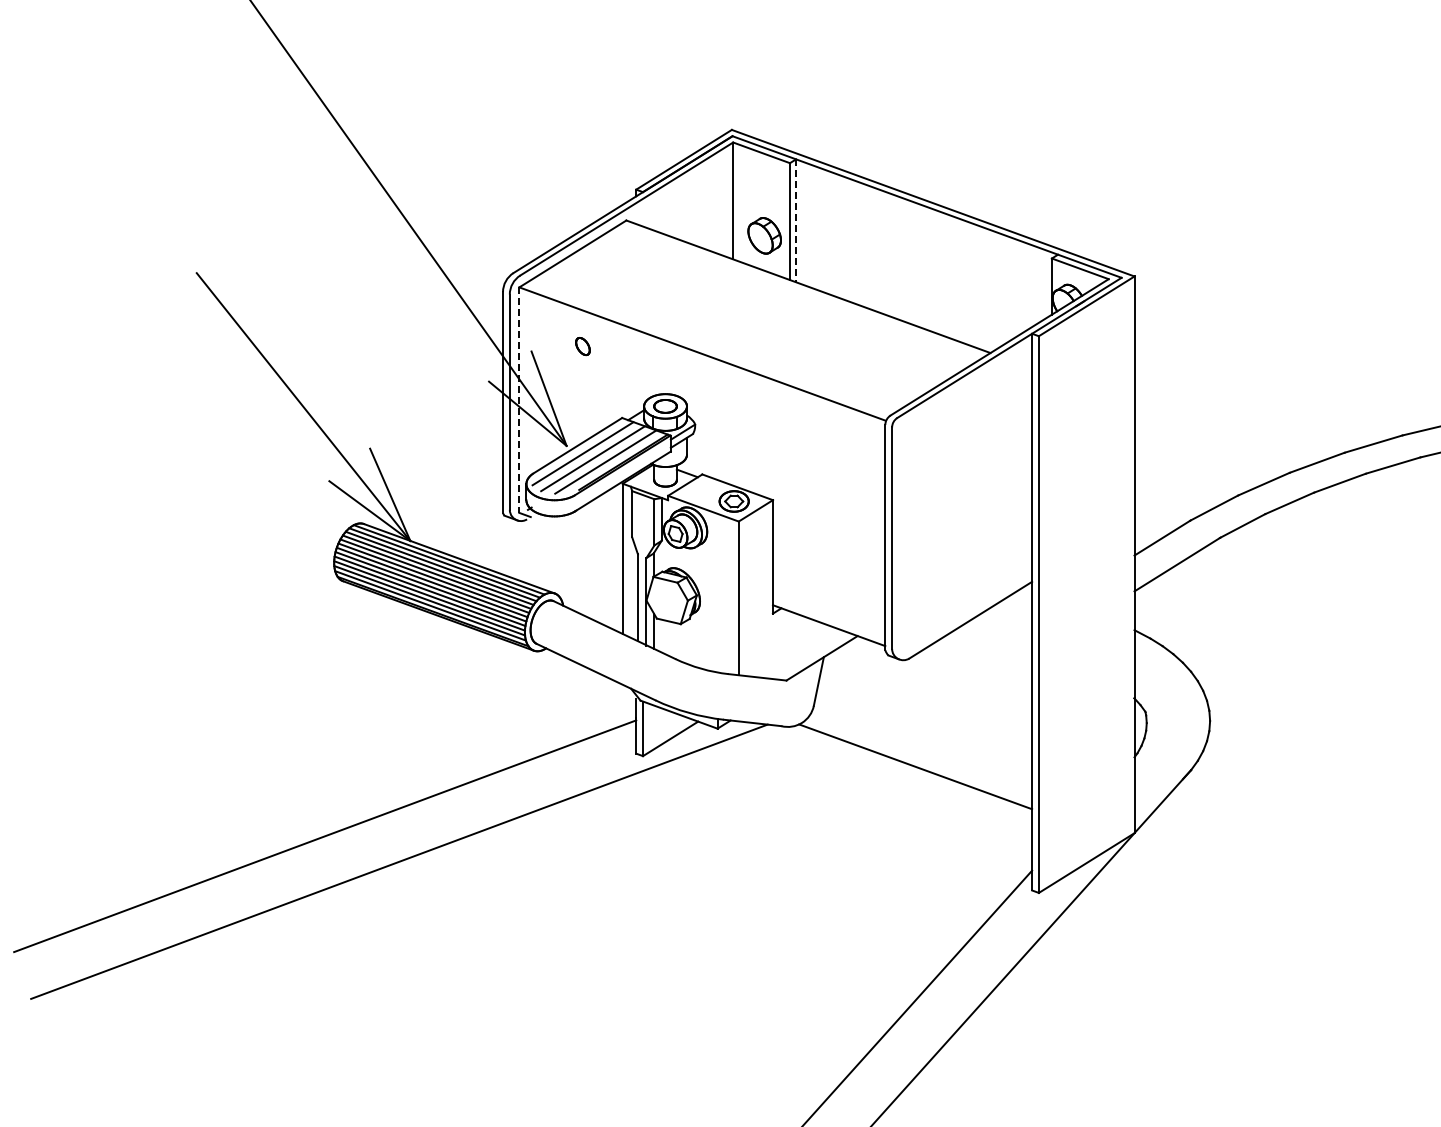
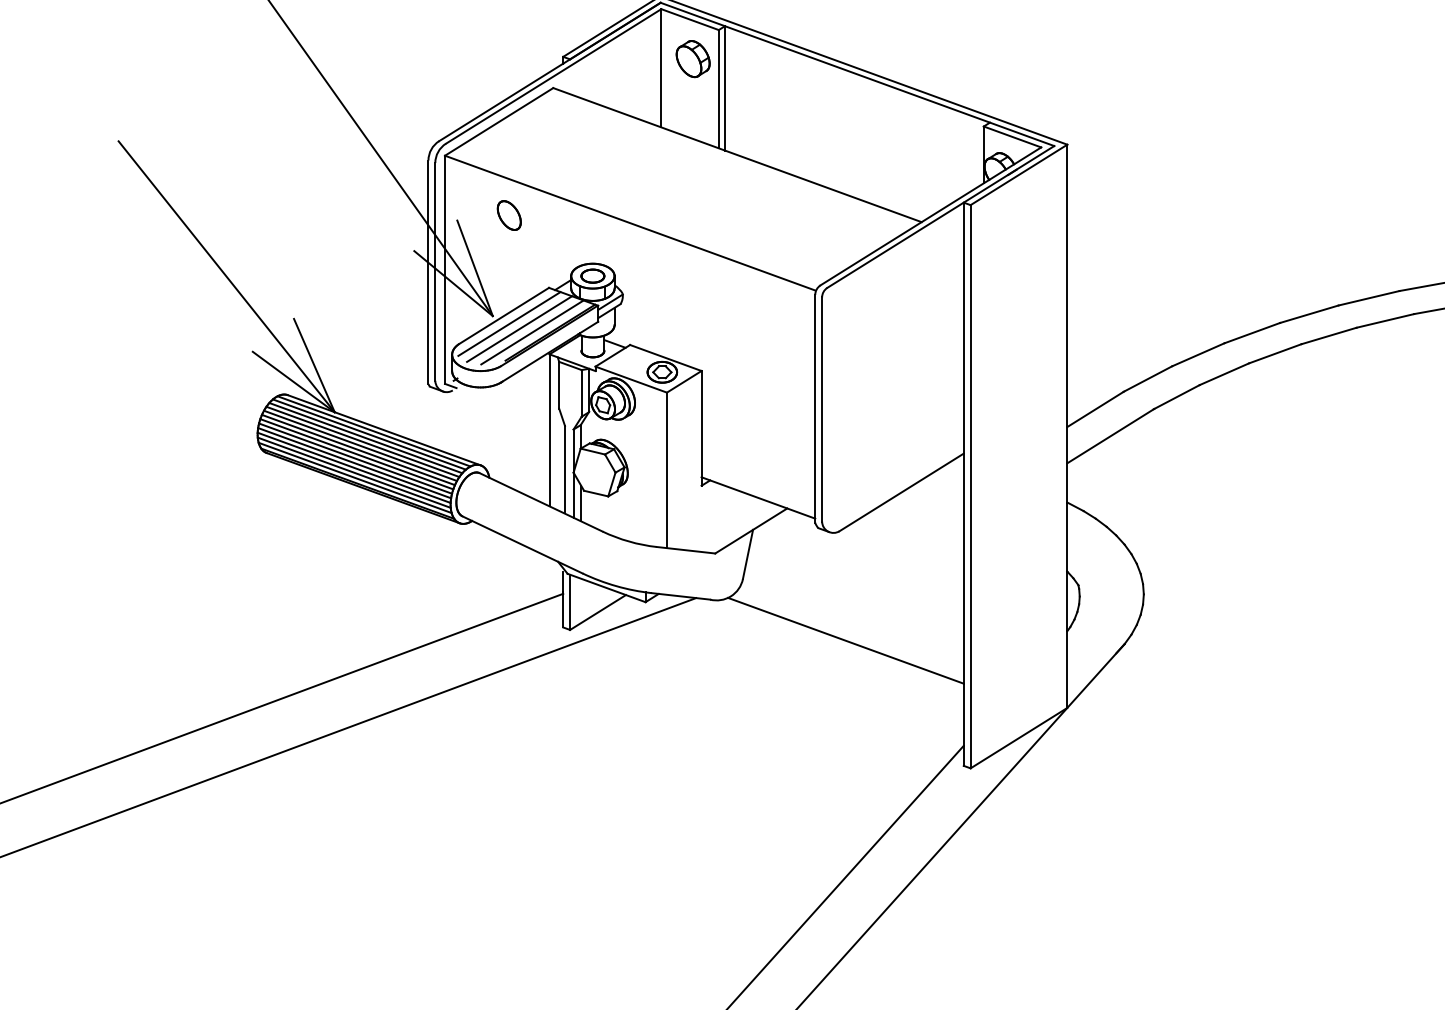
line: (796, 221) -> (725, 89), dashed -> solid
part: (764, 235) -> (693, 58), moved
part: (582, 346) -> (508, 215), size x1.67
line: (519, 400) -> (445, 270), dashed -> solid

